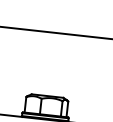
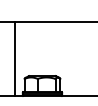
line: (17, 71) -> (14, 58), added

